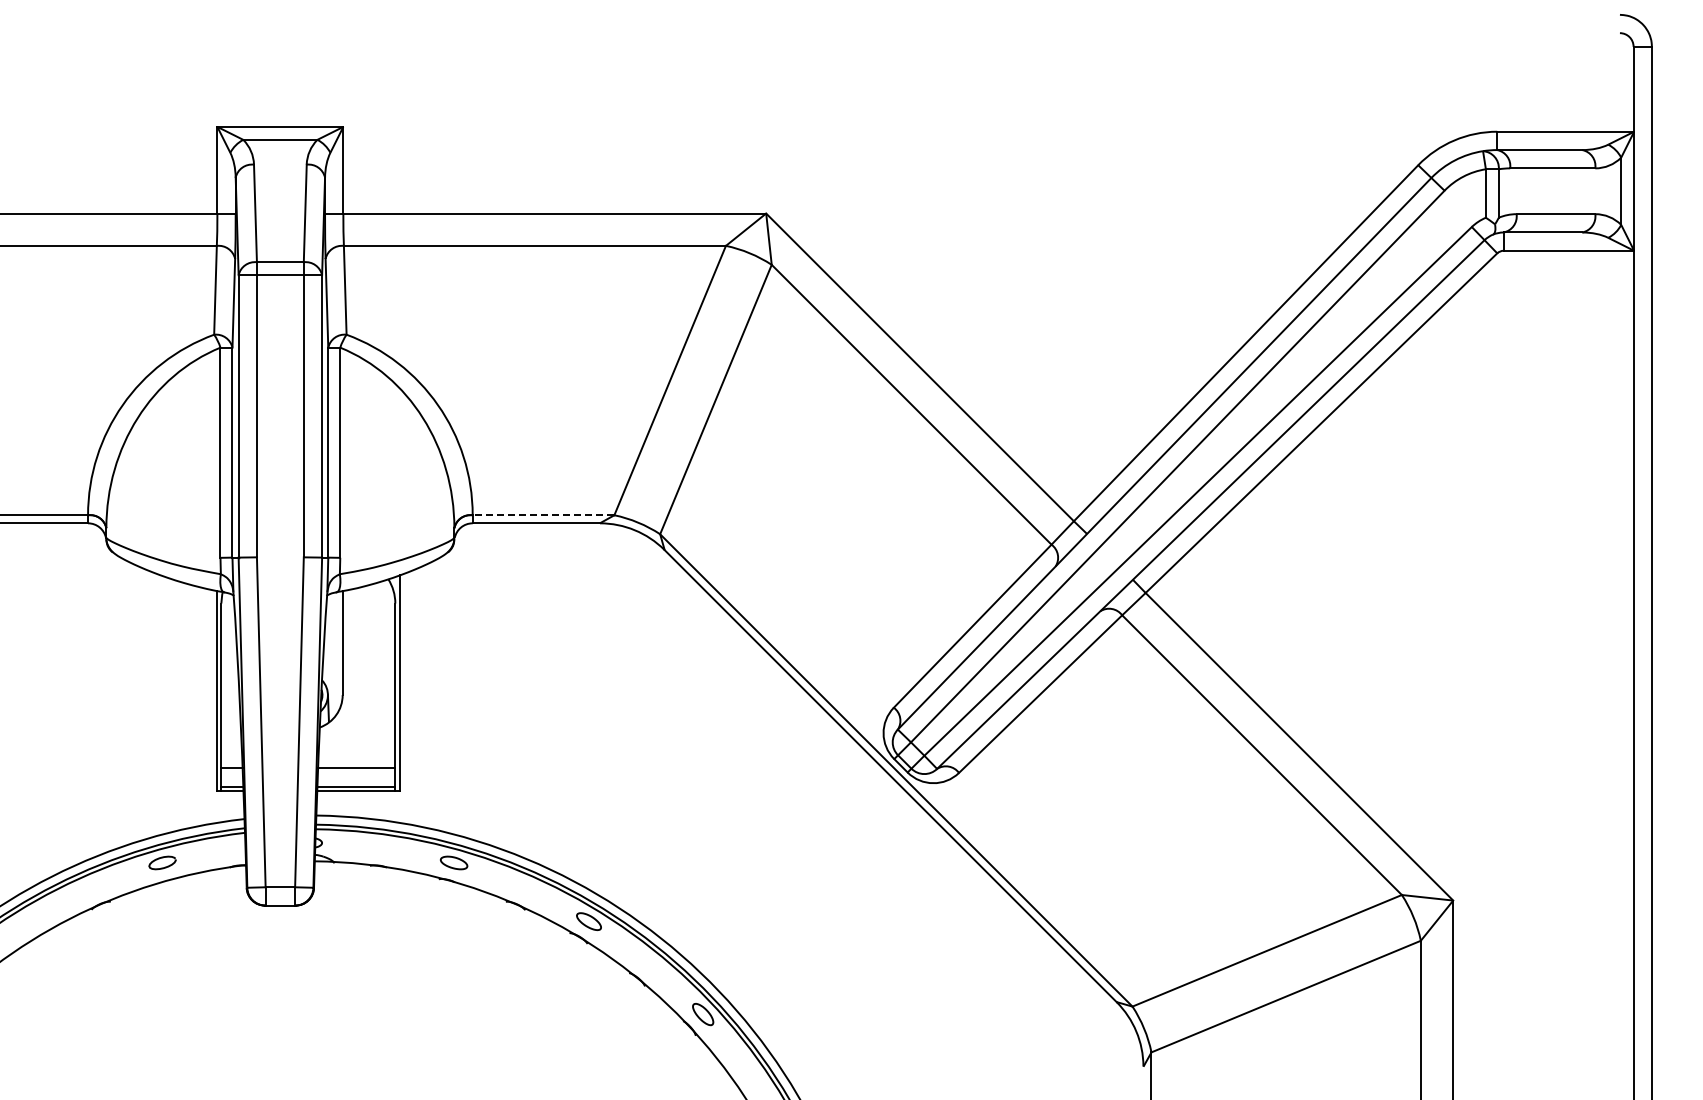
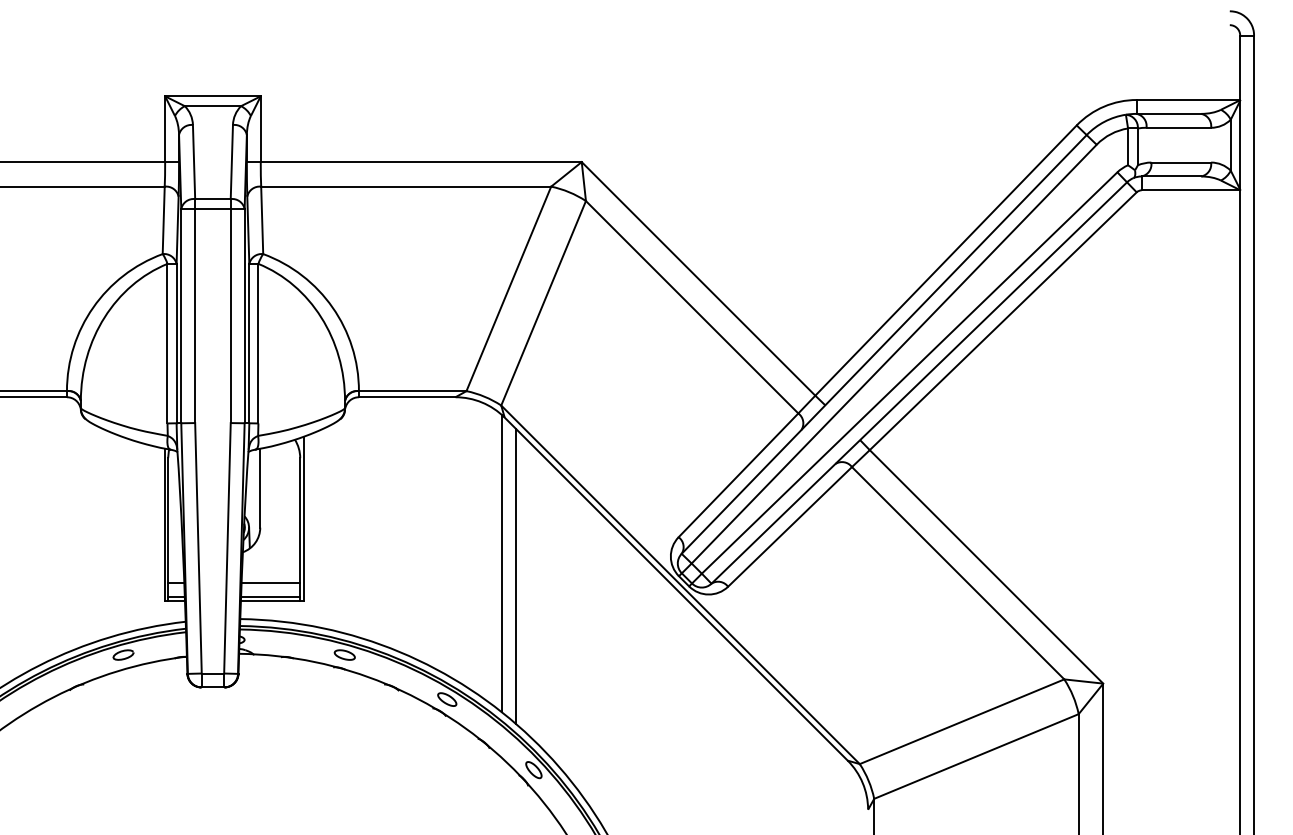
line: (543, 515) -> (412, 391), dashed -> solid
line: (660, 742) -> (501, 563), added
line: (679, 758) -> (515, 575), added

